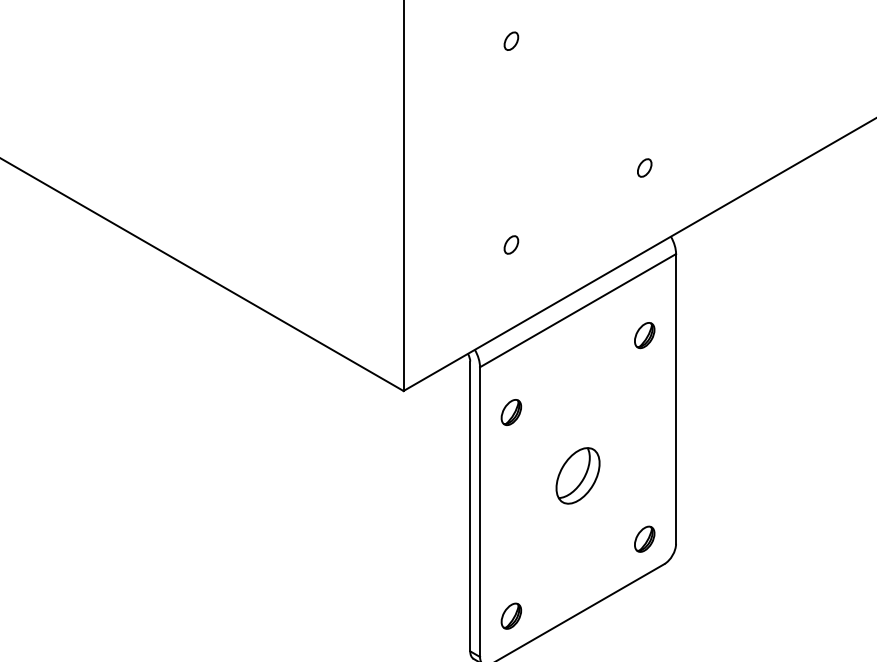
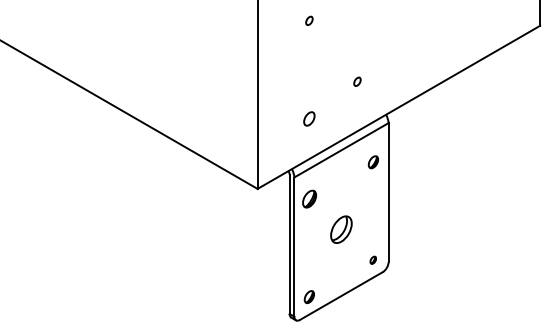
part: (644, 167) -> (357, 81), moved
part: (511, 244) -> (309, 118), size x1.6
part: (509, 413) -> (308, 199), size x1.4
part: (642, 540) -> (372, 260), size x0.6

